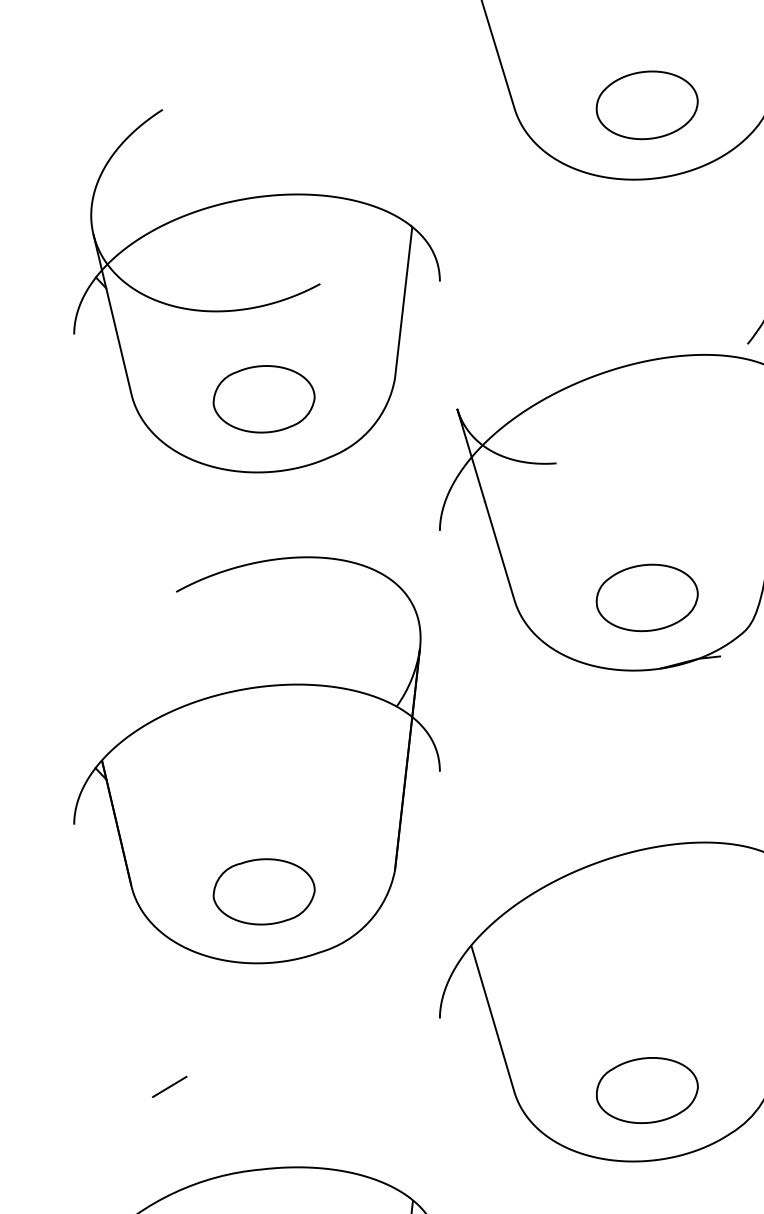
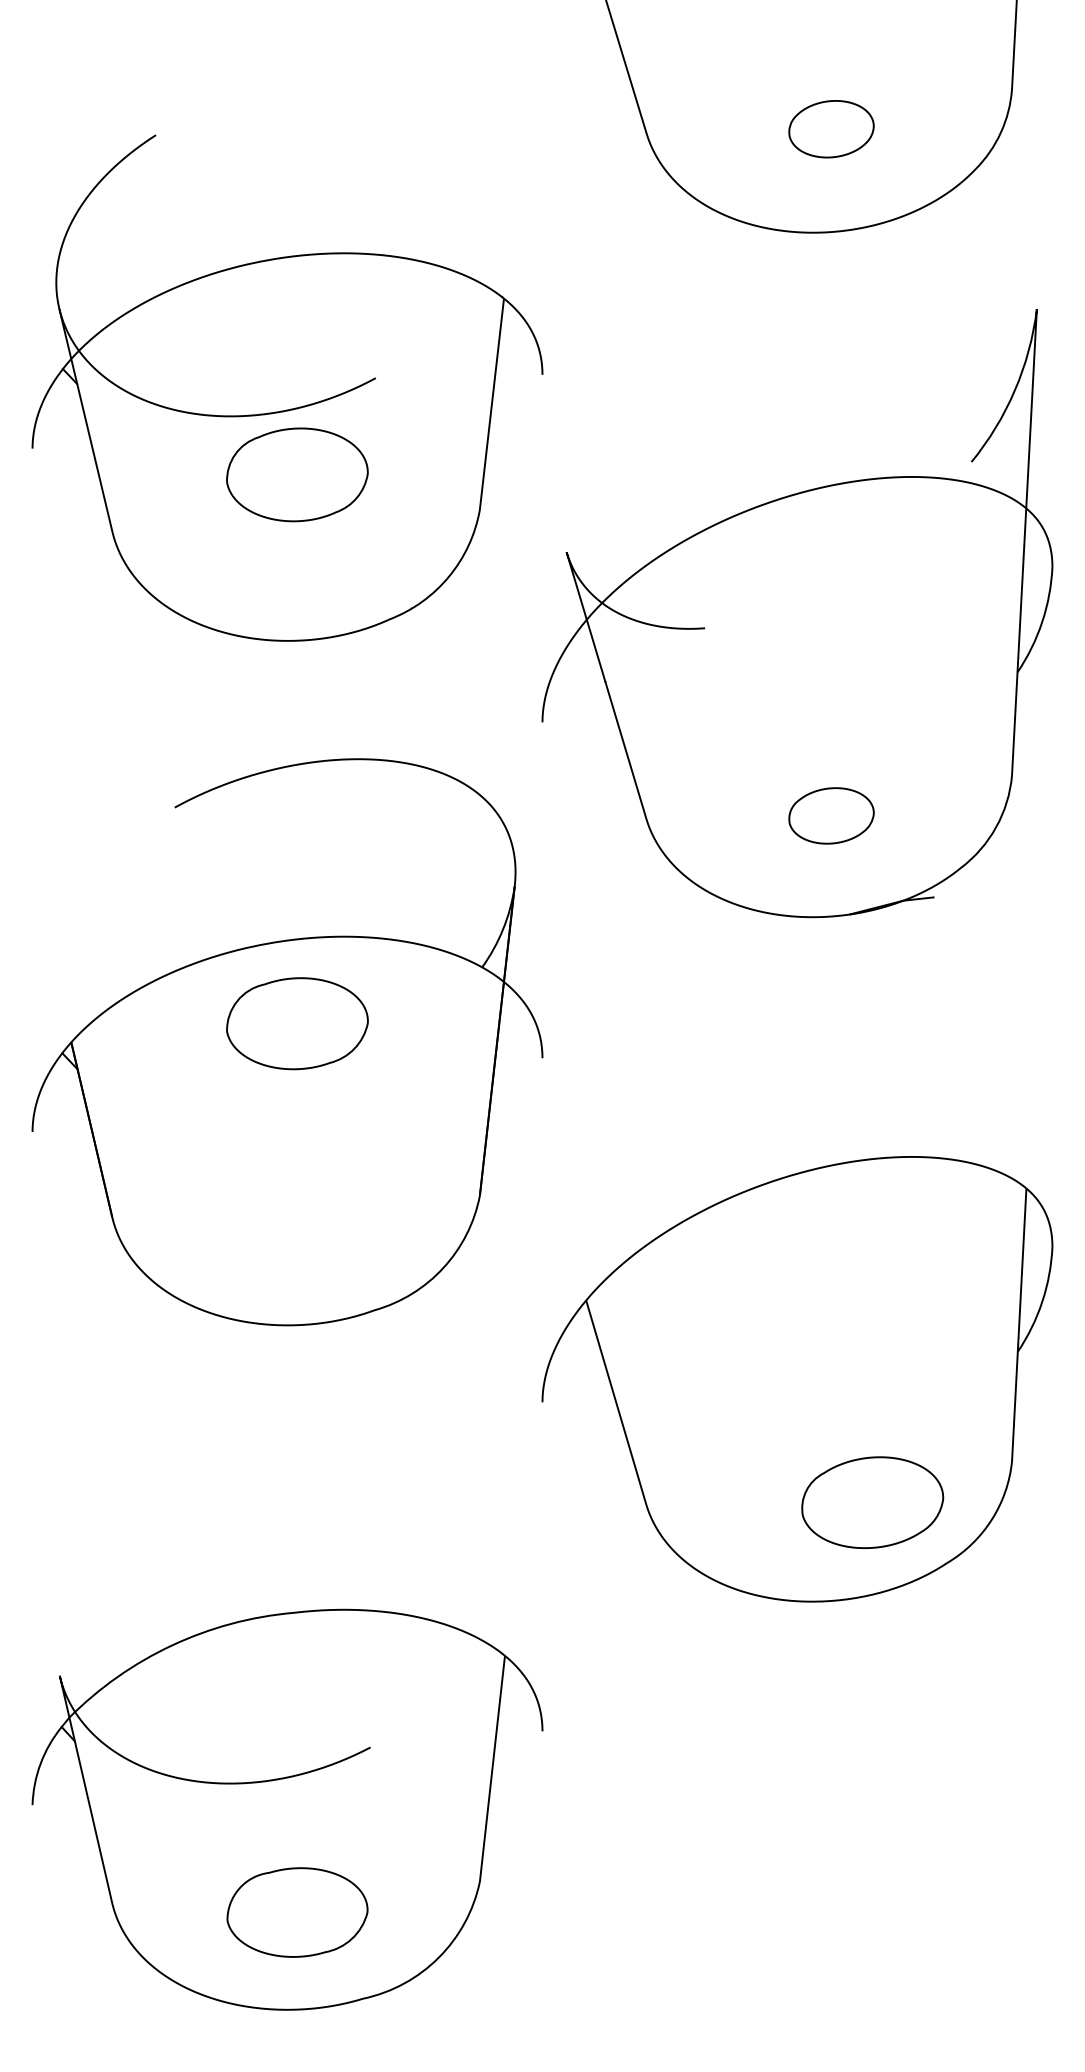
part: (647, 105) -> (831, 129), size x0.6
part: (264, 399) -> (297, 474), moved
part: (647, 597) -> (831, 815), size x0.6
part: (264, 891) -> (297, 1023), moved
line: (169, 1086) -> (165, 1497), removed
part: (647, 1090) -> (872, 1502), moved

